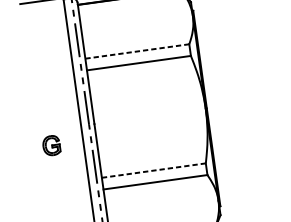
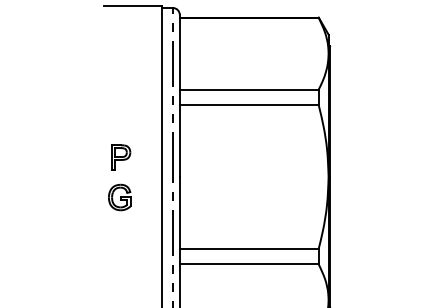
line: (137, 51) -> (249, 89), dashed -> solid
part: (48, 115) -> (121, 157), added
line: (153, 170) -> (249, 248), dashed -> solid

